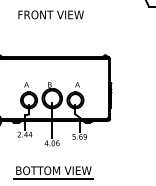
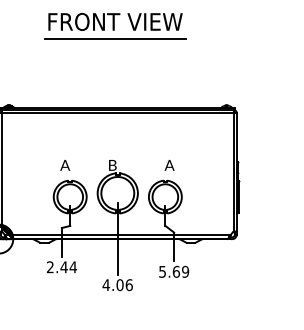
line: (50, 23) -> (114, 39), added

